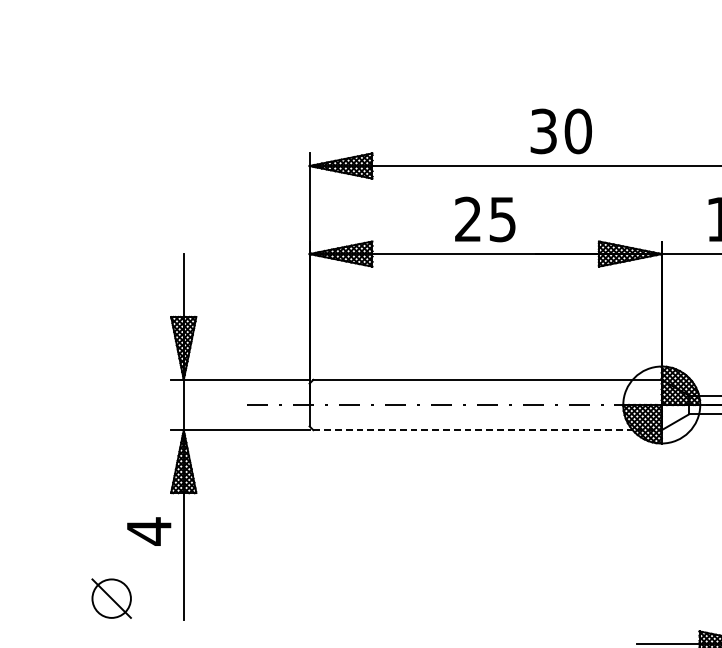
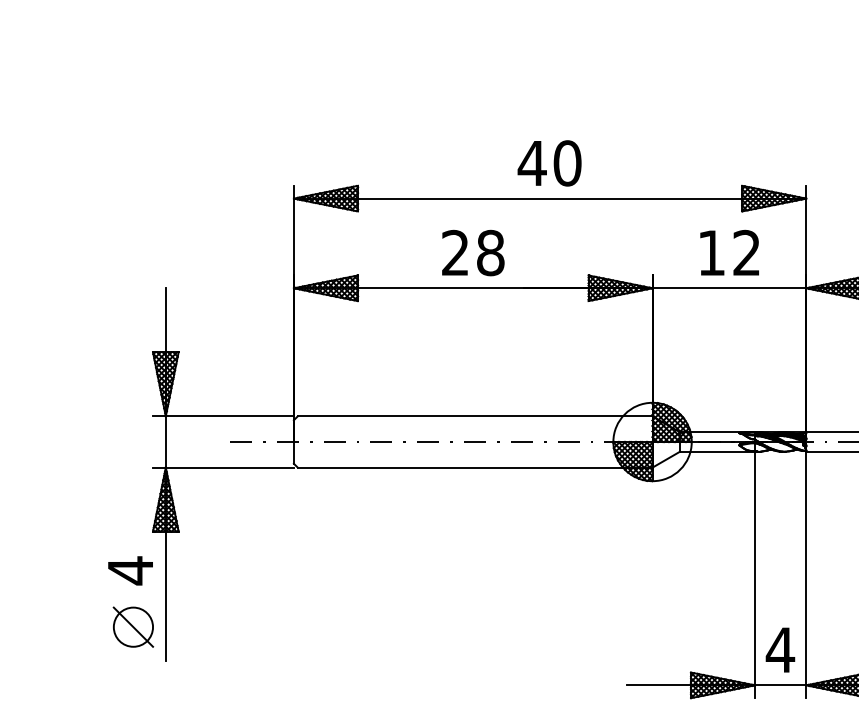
text: (542, 131) -> (531, 163), 30 -> 40
text: (502, 218) -> (490, 252), 25 -> 28
line: (487, 430) -> (475, 467), dashed -> solid
part: (111, 597) -> (133, 626), moved

